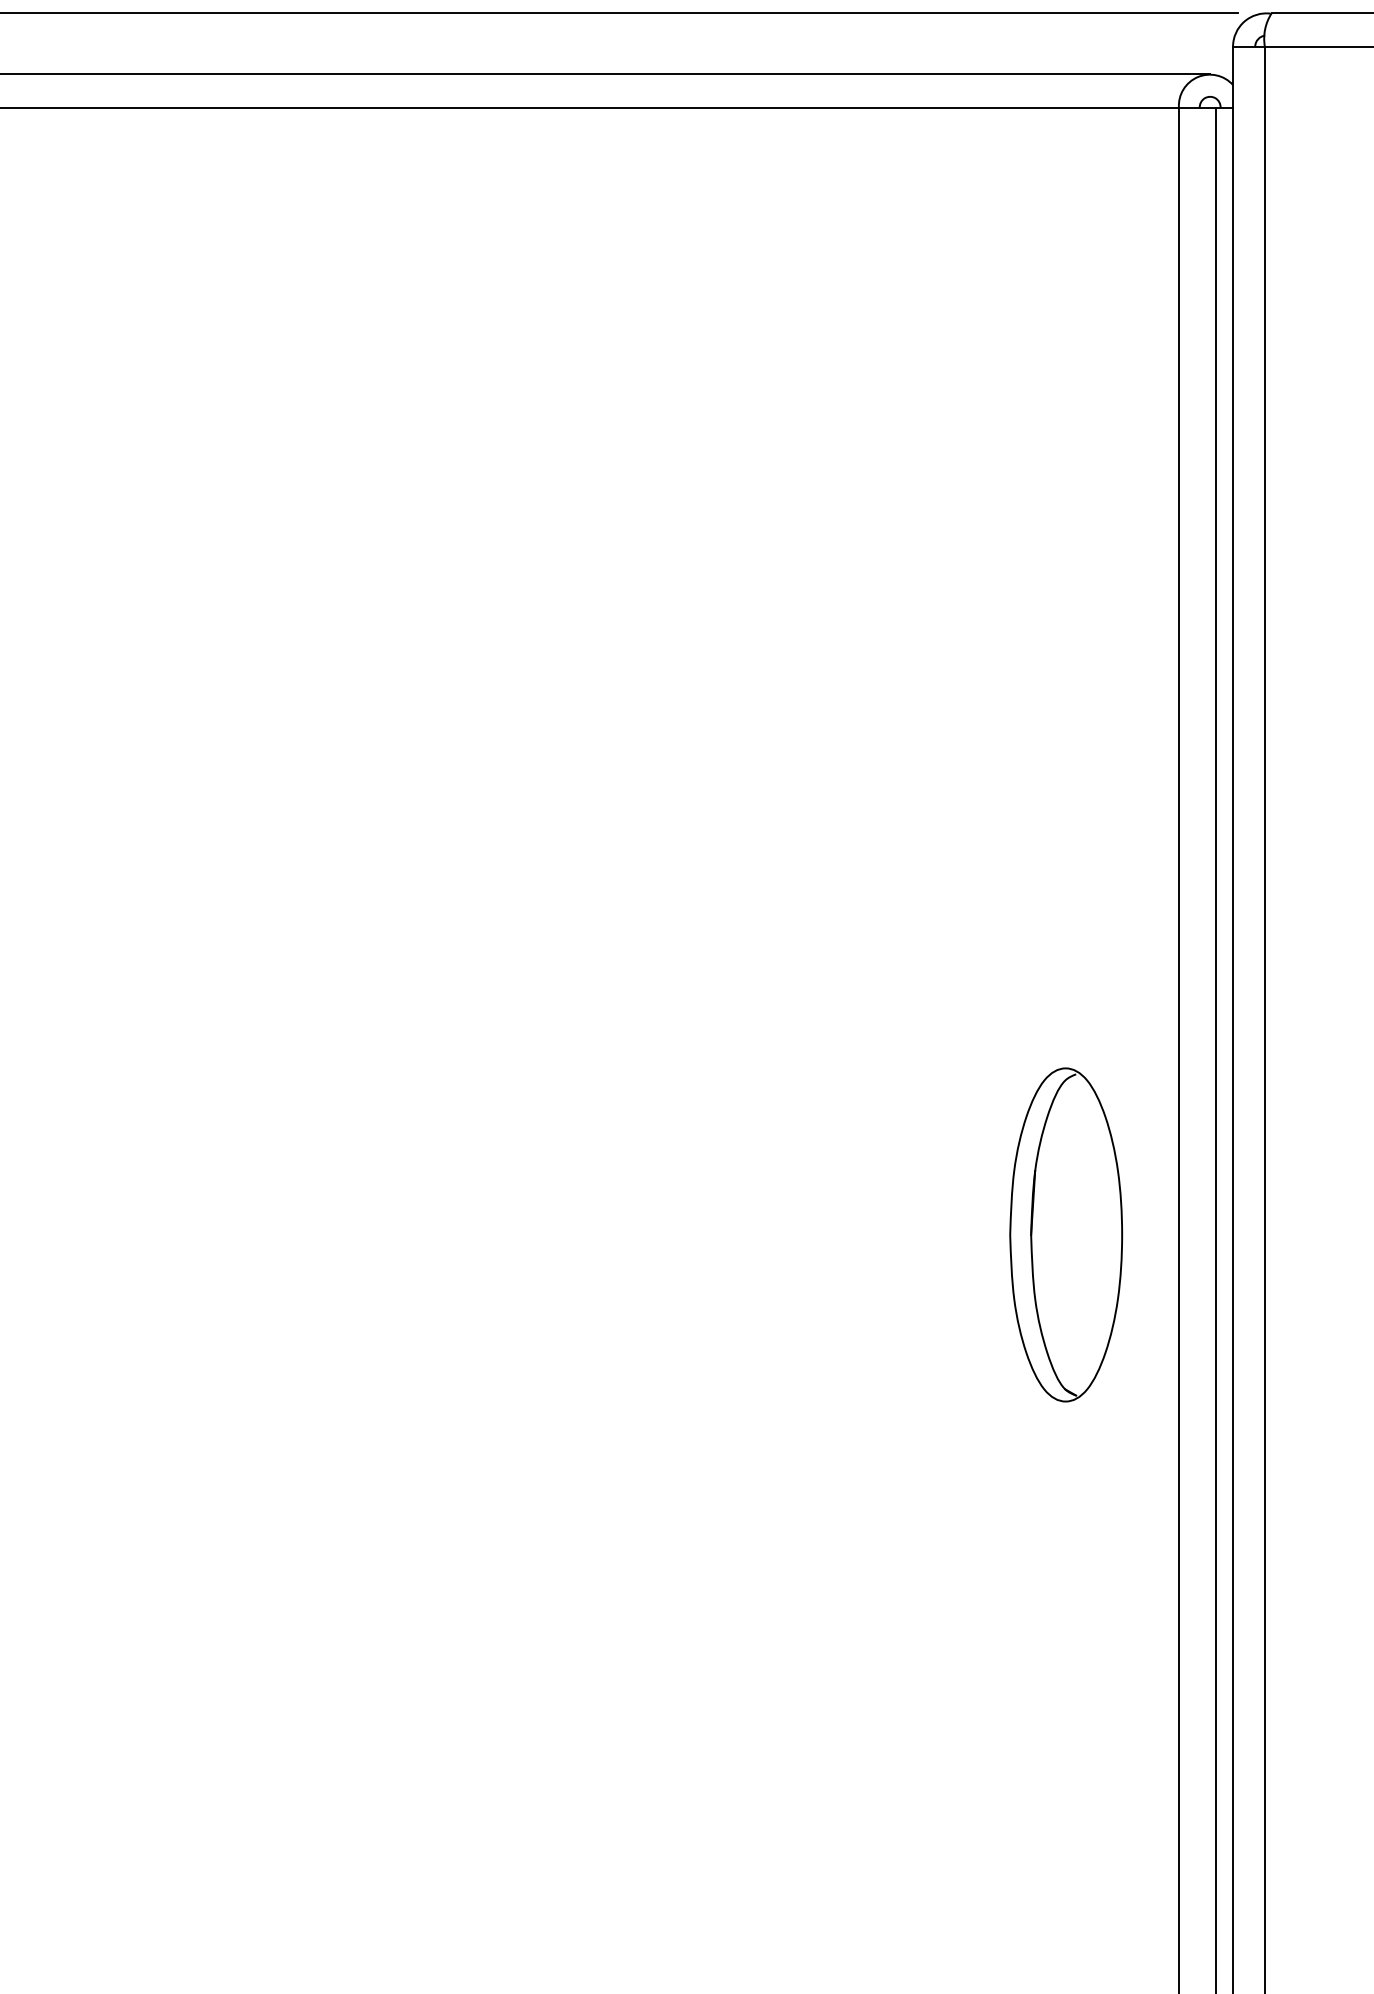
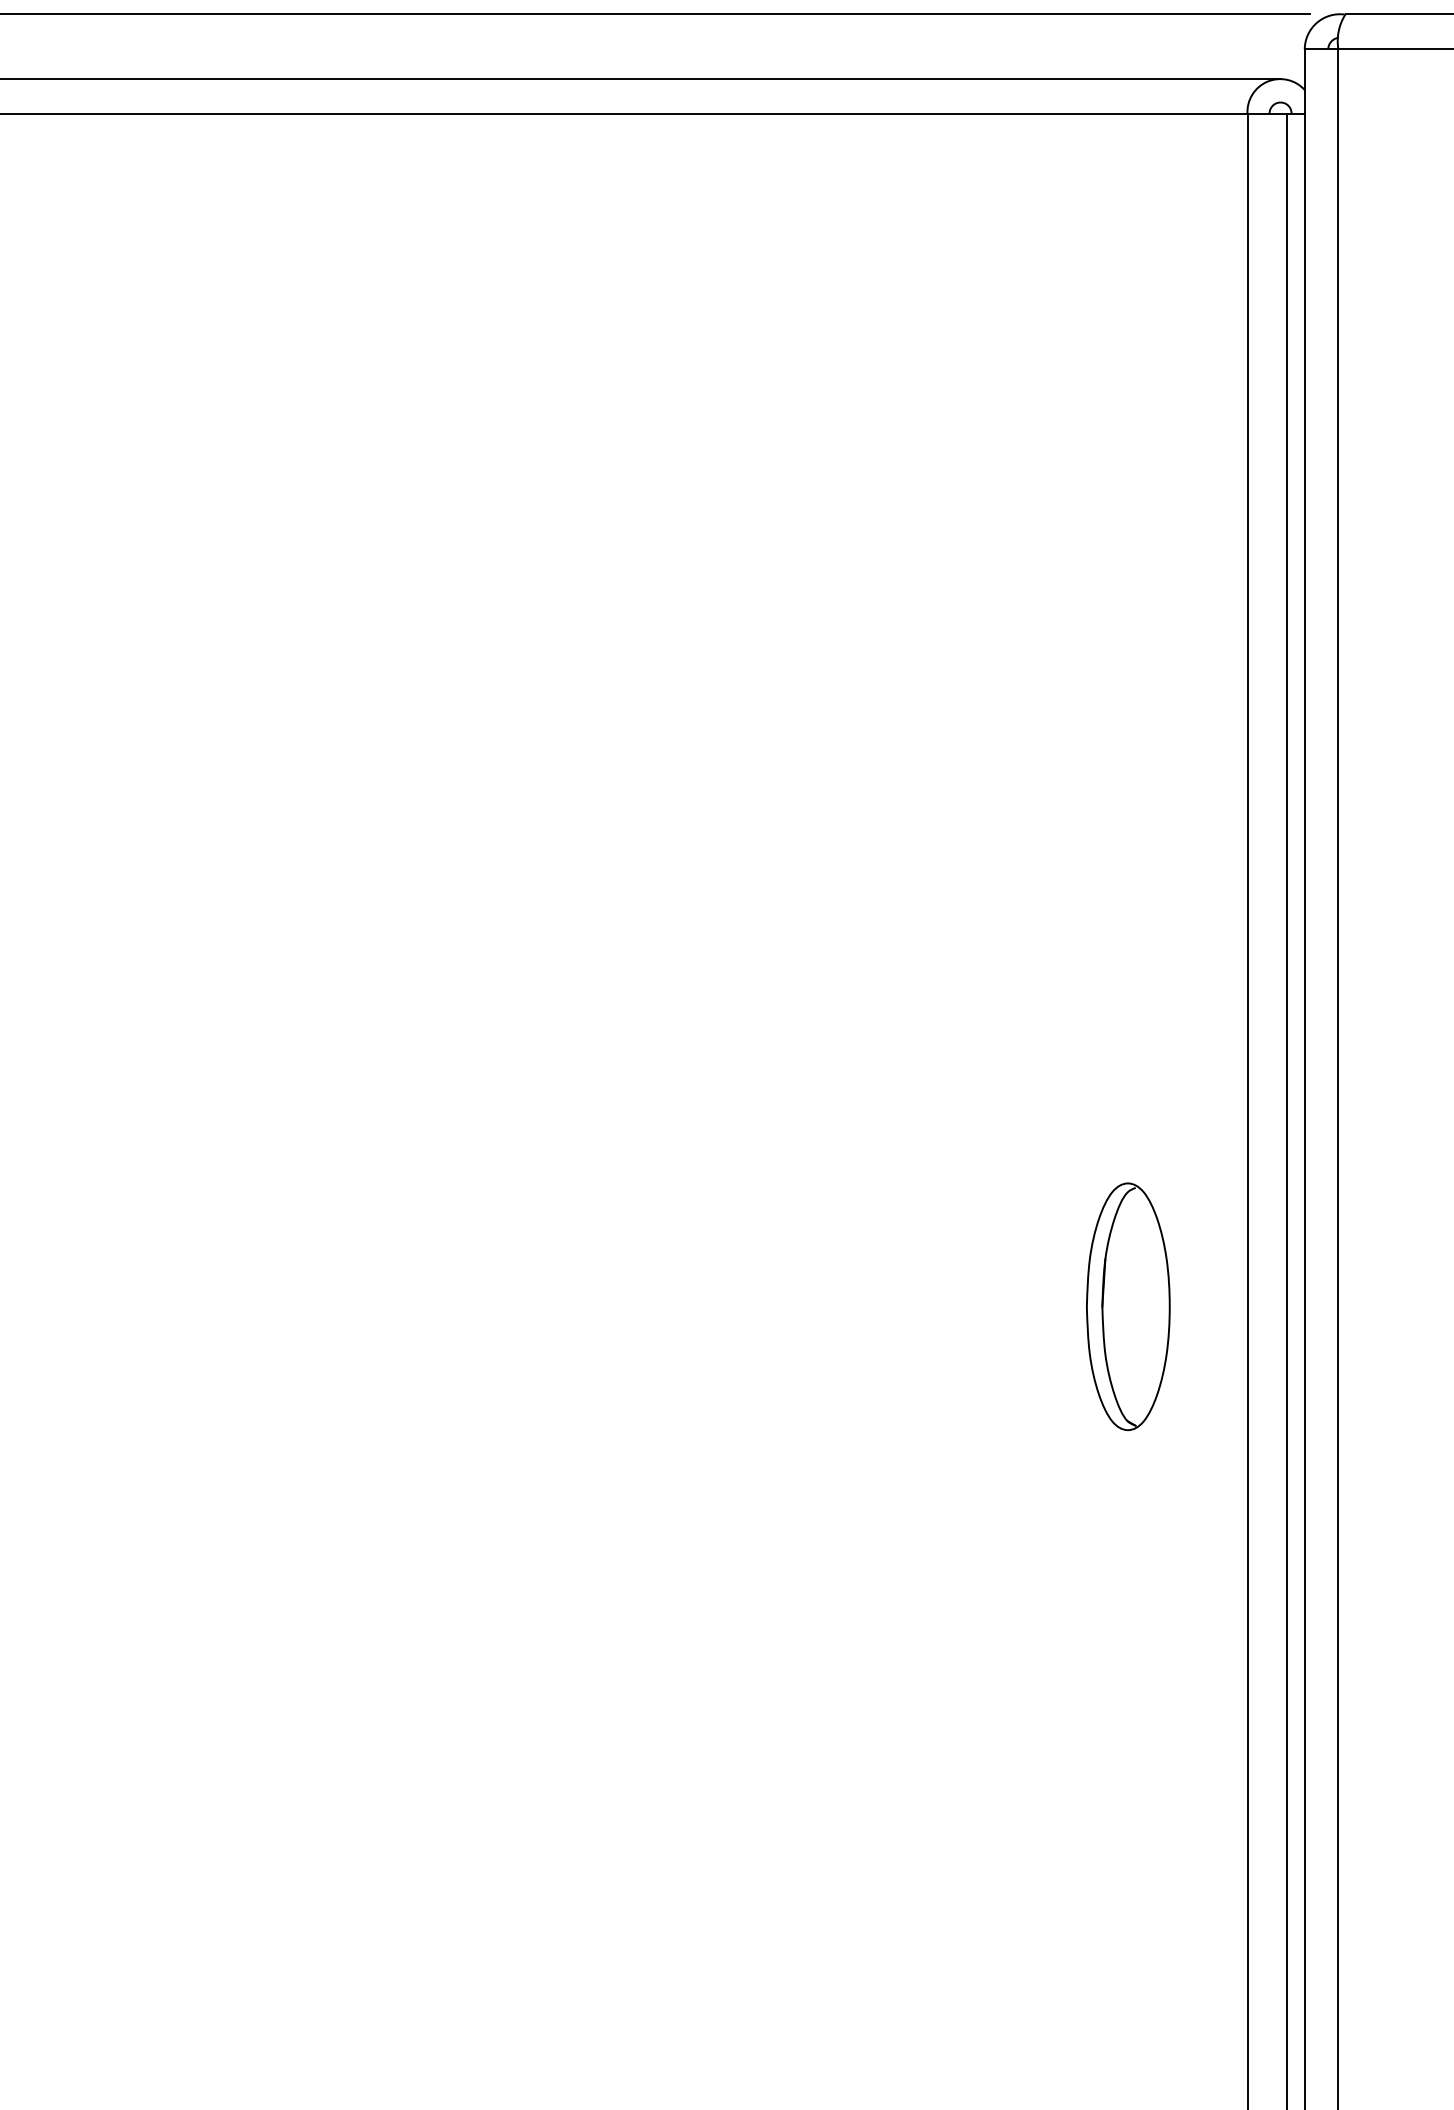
part: (1066, 1234) -> (1128, 1306), size x0.7

